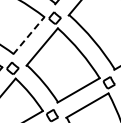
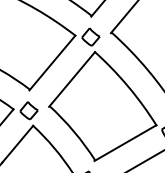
line: (29, 35) -> (53, 62), dashed -> solid

